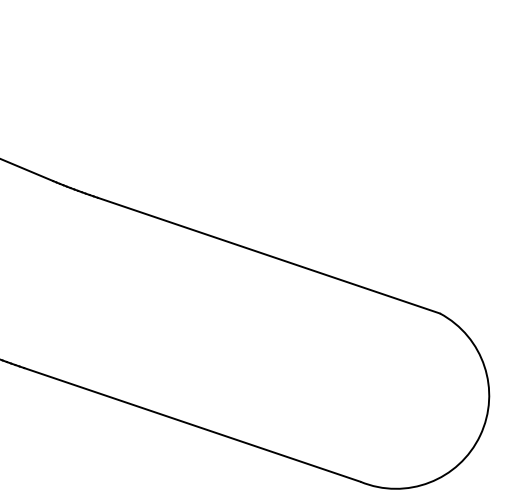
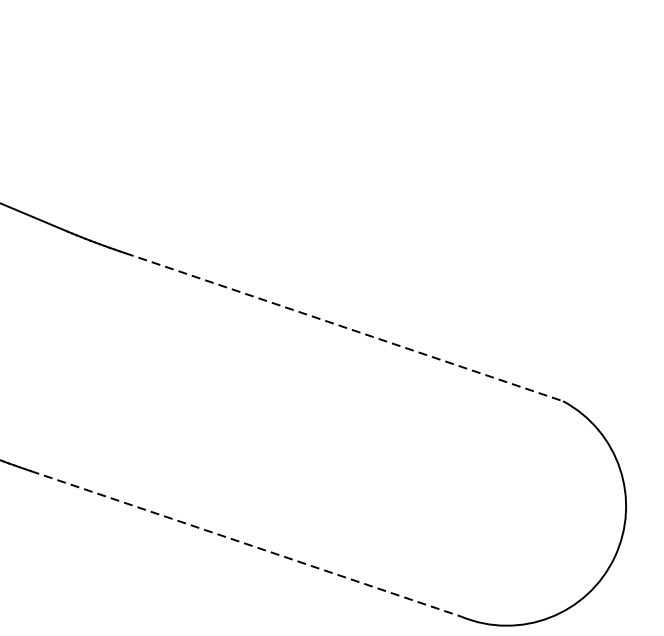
line: (268, 255) -> (343, 326), solid -> dashed
line: (192, 425) -> (246, 544), solid -> dashed

